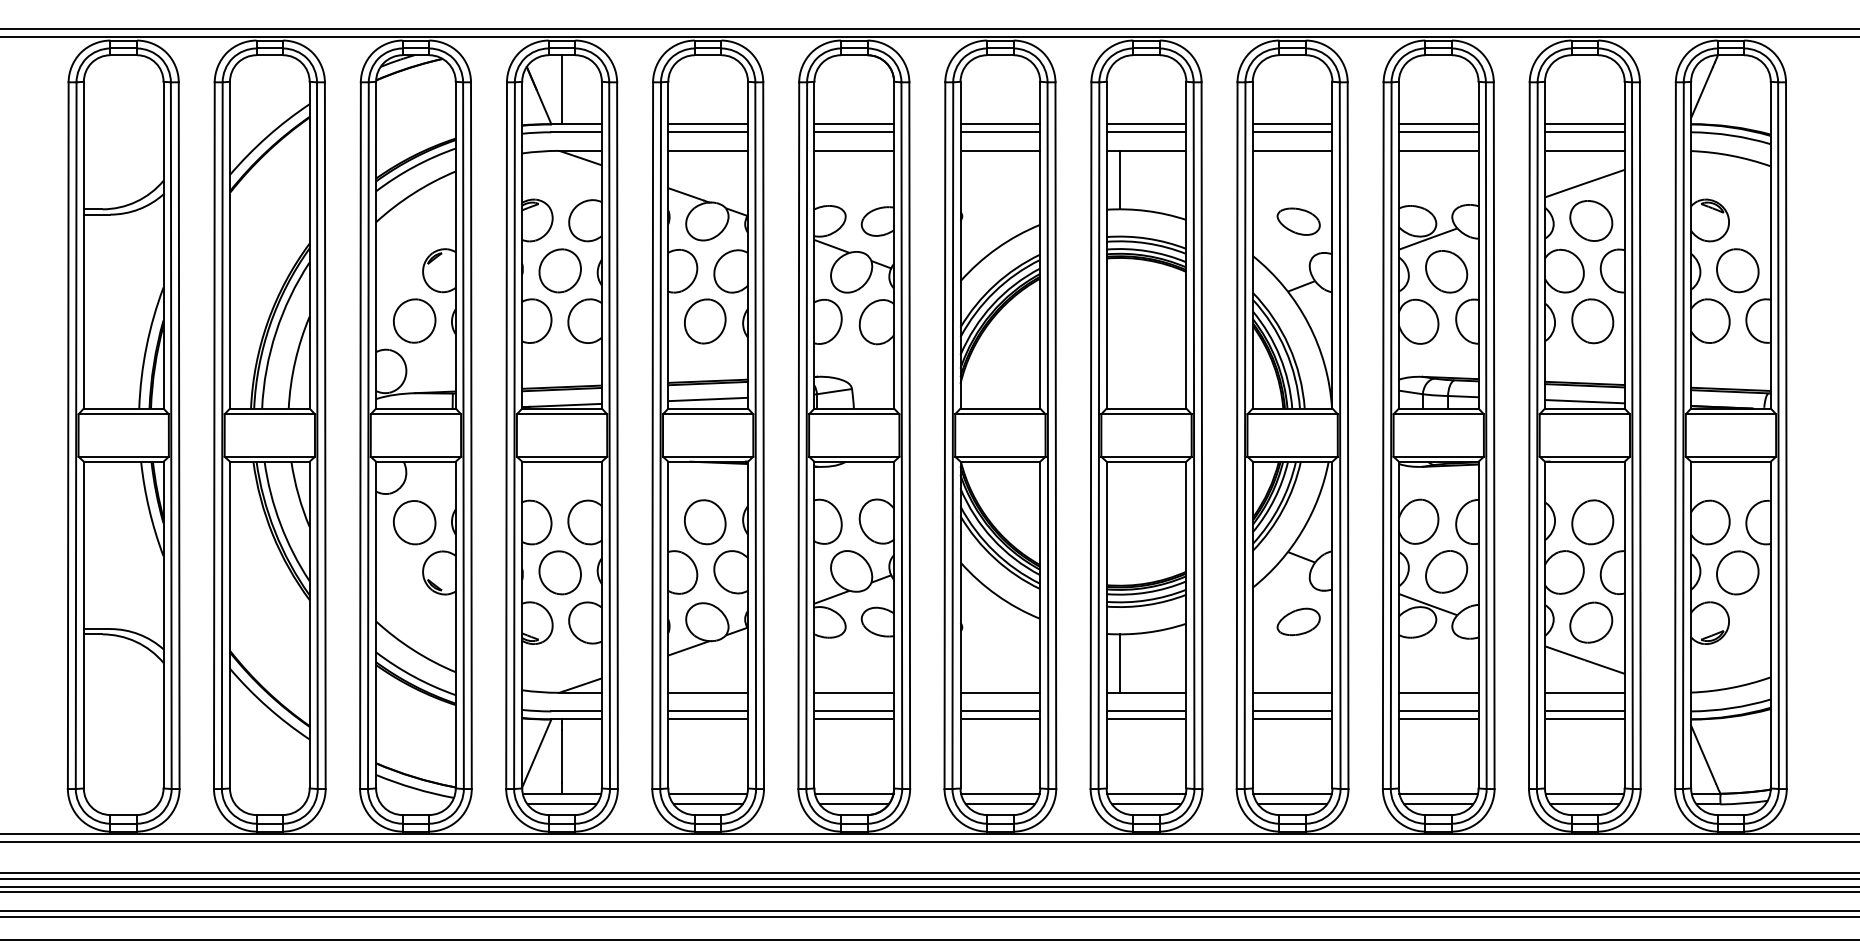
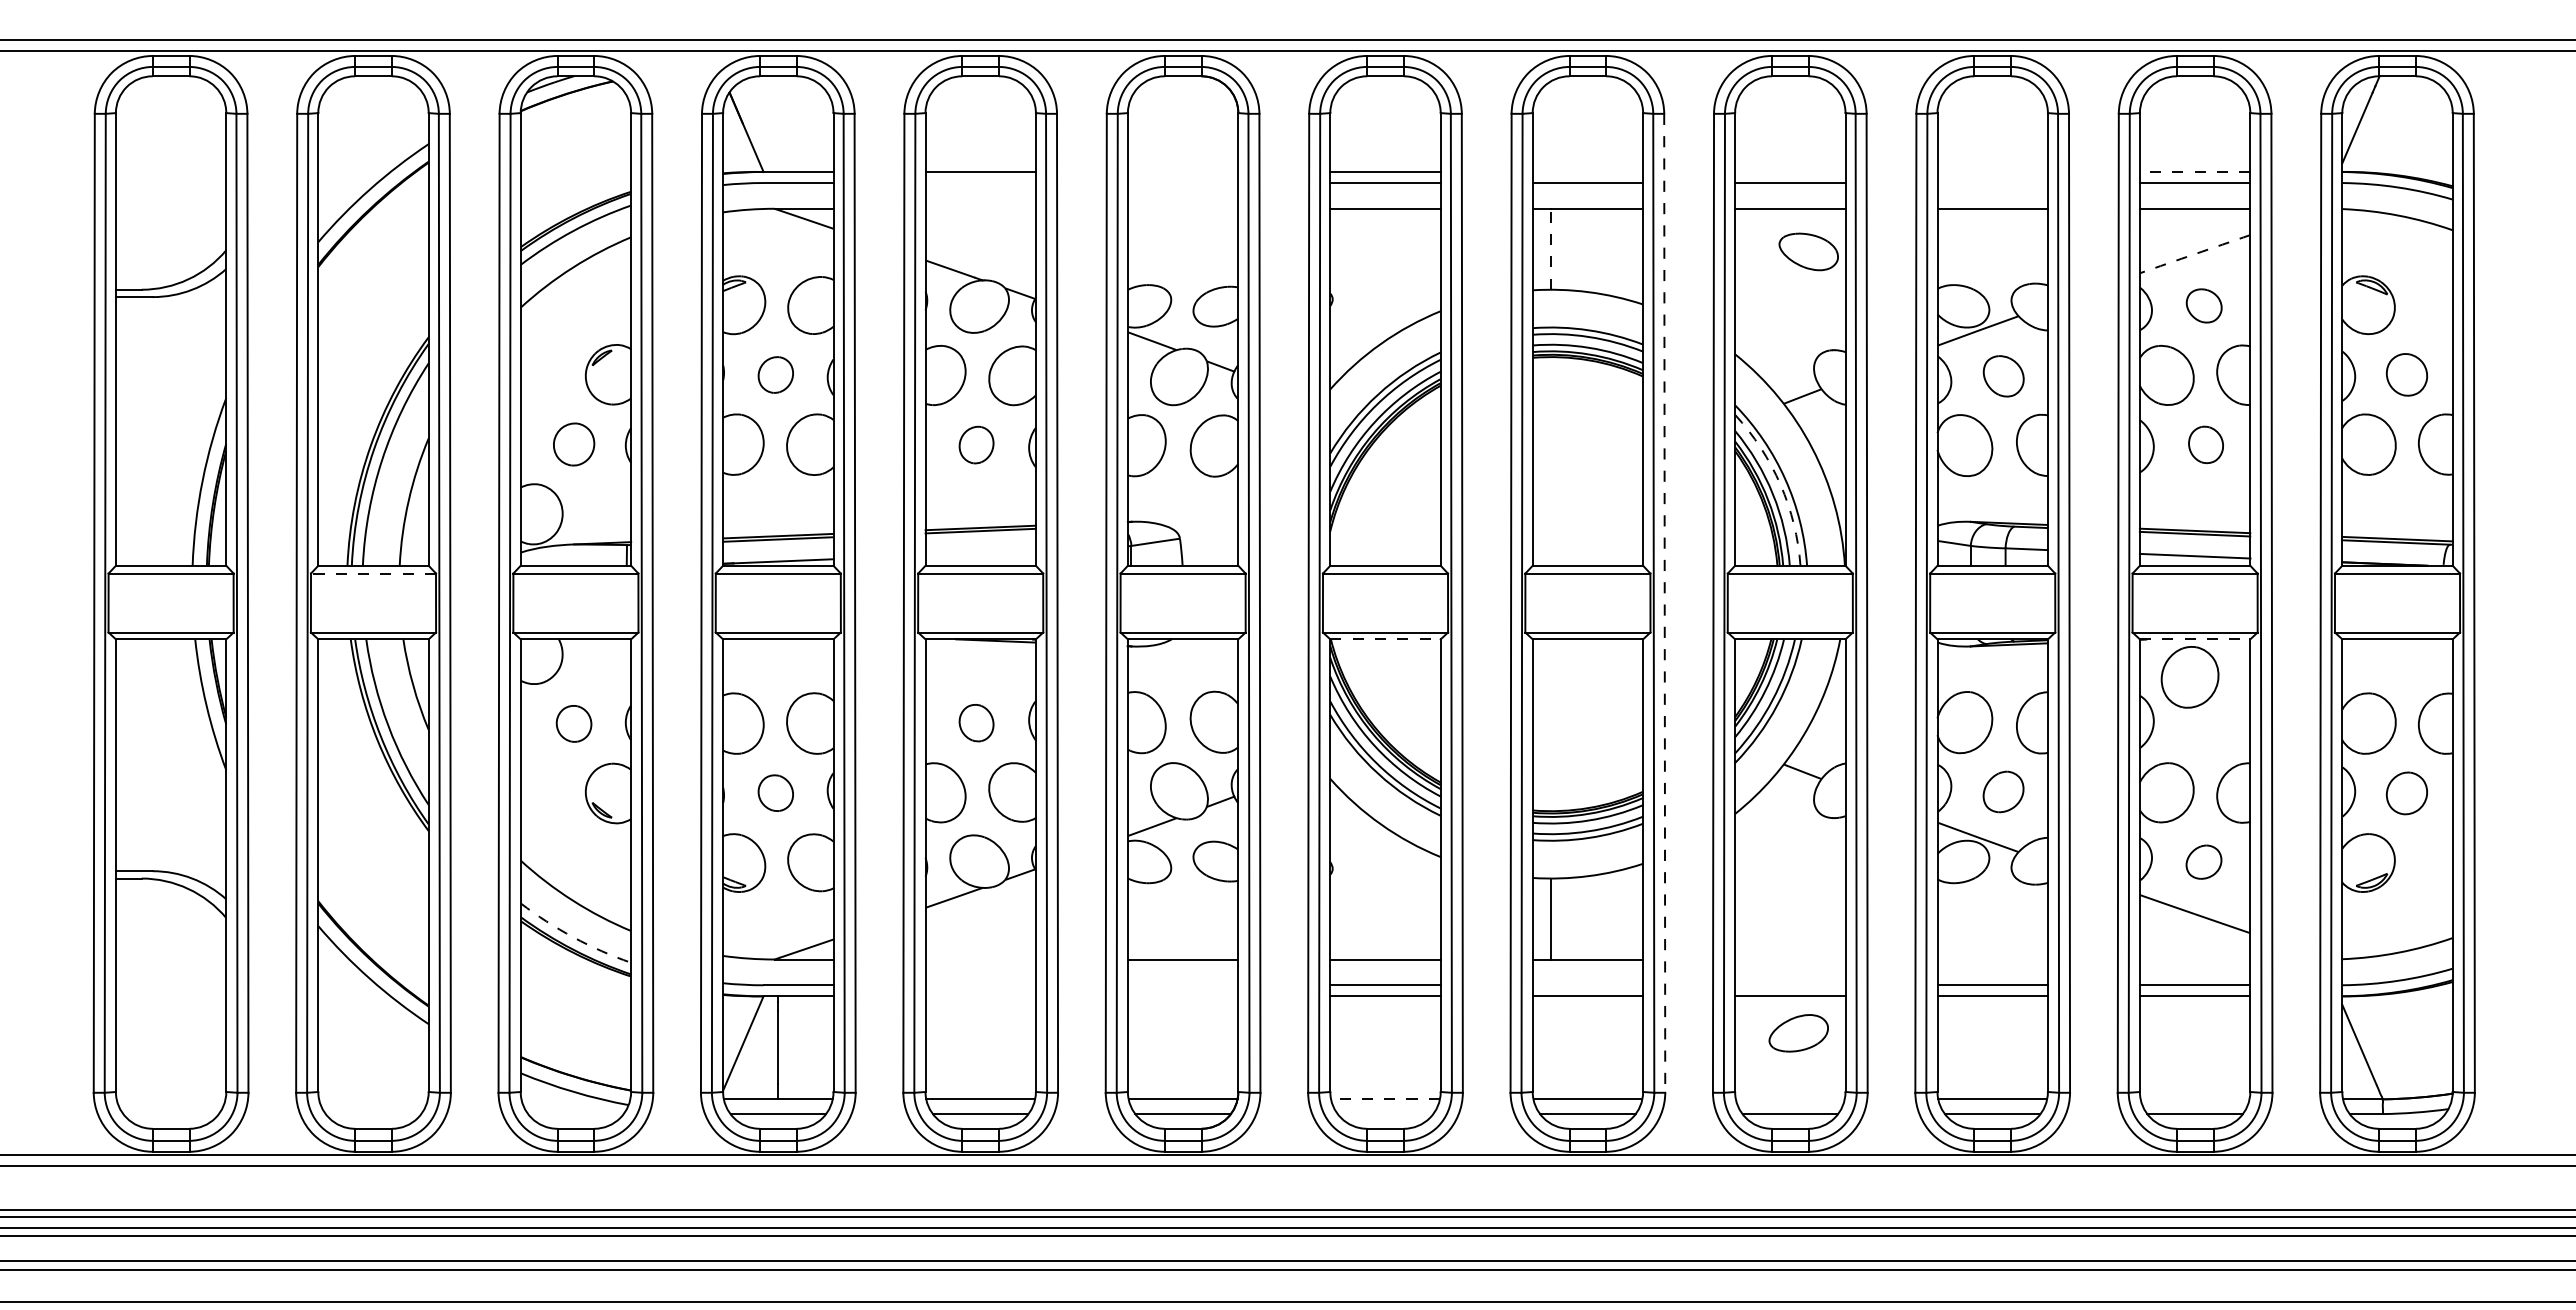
line: (562, 89) -> (778, 123), removed
line: (853, 123) -> (1182, 171), removed
line: (1146, 123) -> (1587, 171), removed
line: (1292, 123) -> (1790, 171), removed
line: (1438, 123) -> (1992, 171), removed
line: (1584, 123) -> (2194, 171), solid -> dashed
line: (708, 132) -> (980, 183), removed
line: (853, 132) -> (1182, 183), removed
line: (1438, 132) -> (1992, 183), removed
line: (708, 150) -> (980, 208), removed
line: (853, 150) -> (1182, 208), removed
line: (1120, 179) -> (1551, 248), solid -> dashed
arc: (1585, 183) -> (2195, 254), solid -> dashed
part: (1591, 220) -> (2204, 305), size x0.6
part: (1298, 221) -> (1808, 251), moved
part: (560, 270) -> (775, 374), size x0.6
part: (1737, 270) -> (2406, 374), size x0.7
part: (1446, 271) -> (2003, 376), size x0.7
part: (414, 321) -> (573, 444), size x0.7
part: (705, 321) -> (976, 444), size x0.6
part: (1592, 321) -> (2205, 444), size x0.6
arc: (1285, 349) -> (1780, 484), solid -> dashed
line: (708, 399) -> (980, 552), removed
line: (269, 414) -> (373, 573), solid -> dashed
line: (1201, 435) -> (1664, 603), solid -> dashed
line: (1001, 461) -> (1386, 639), solid -> dashed
line: (1585, 461) -> (2195, 639), solid -> dashed
part: (705, 521) -> (976, 722), size x0.6
part: (414, 522) -> (573, 723), size x0.6
part: (1592, 522) -> (2189, 677), moved
part: (1446, 571) -> (2003, 791), size x0.7
part: (560, 572) -> (775, 792), size x0.6
part: (1737, 572) -> (2406, 793), size x0.7
part: (1298, 622) -> (1798, 1033), moved
part: (1590, 622) -> (2203, 861), size x0.6
arc: (414, 676) -> (573, 937), solid -> dashed
line: (708, 692) -> (980, 959), removed
line: (1292, 692) -> (1790, 959), removed
line: (1438, 692) -> (1992, 959), removed
line: (1584, 692) -> (2194, 959), removed
line: (708, 711) -> (980, 985), removed
line: (853, 711) -> (1182, 985), removed
line: (1146, 711) -> (1587, 985), removed
line: (1292, 711) -> (1790, 985), removed
line: (708, 719) -> (980, 996), removed
line: (853, 719) -> (1182, 996), removed
line: (1000, 793) -> (1385, 1099), solid -> dashed
line: (1292, 793) -> (1789, 1099), removed
line: (1584, 793) -> (2194, 1099), removed
line: (1000, 804) -> (1385, 1114), removed

